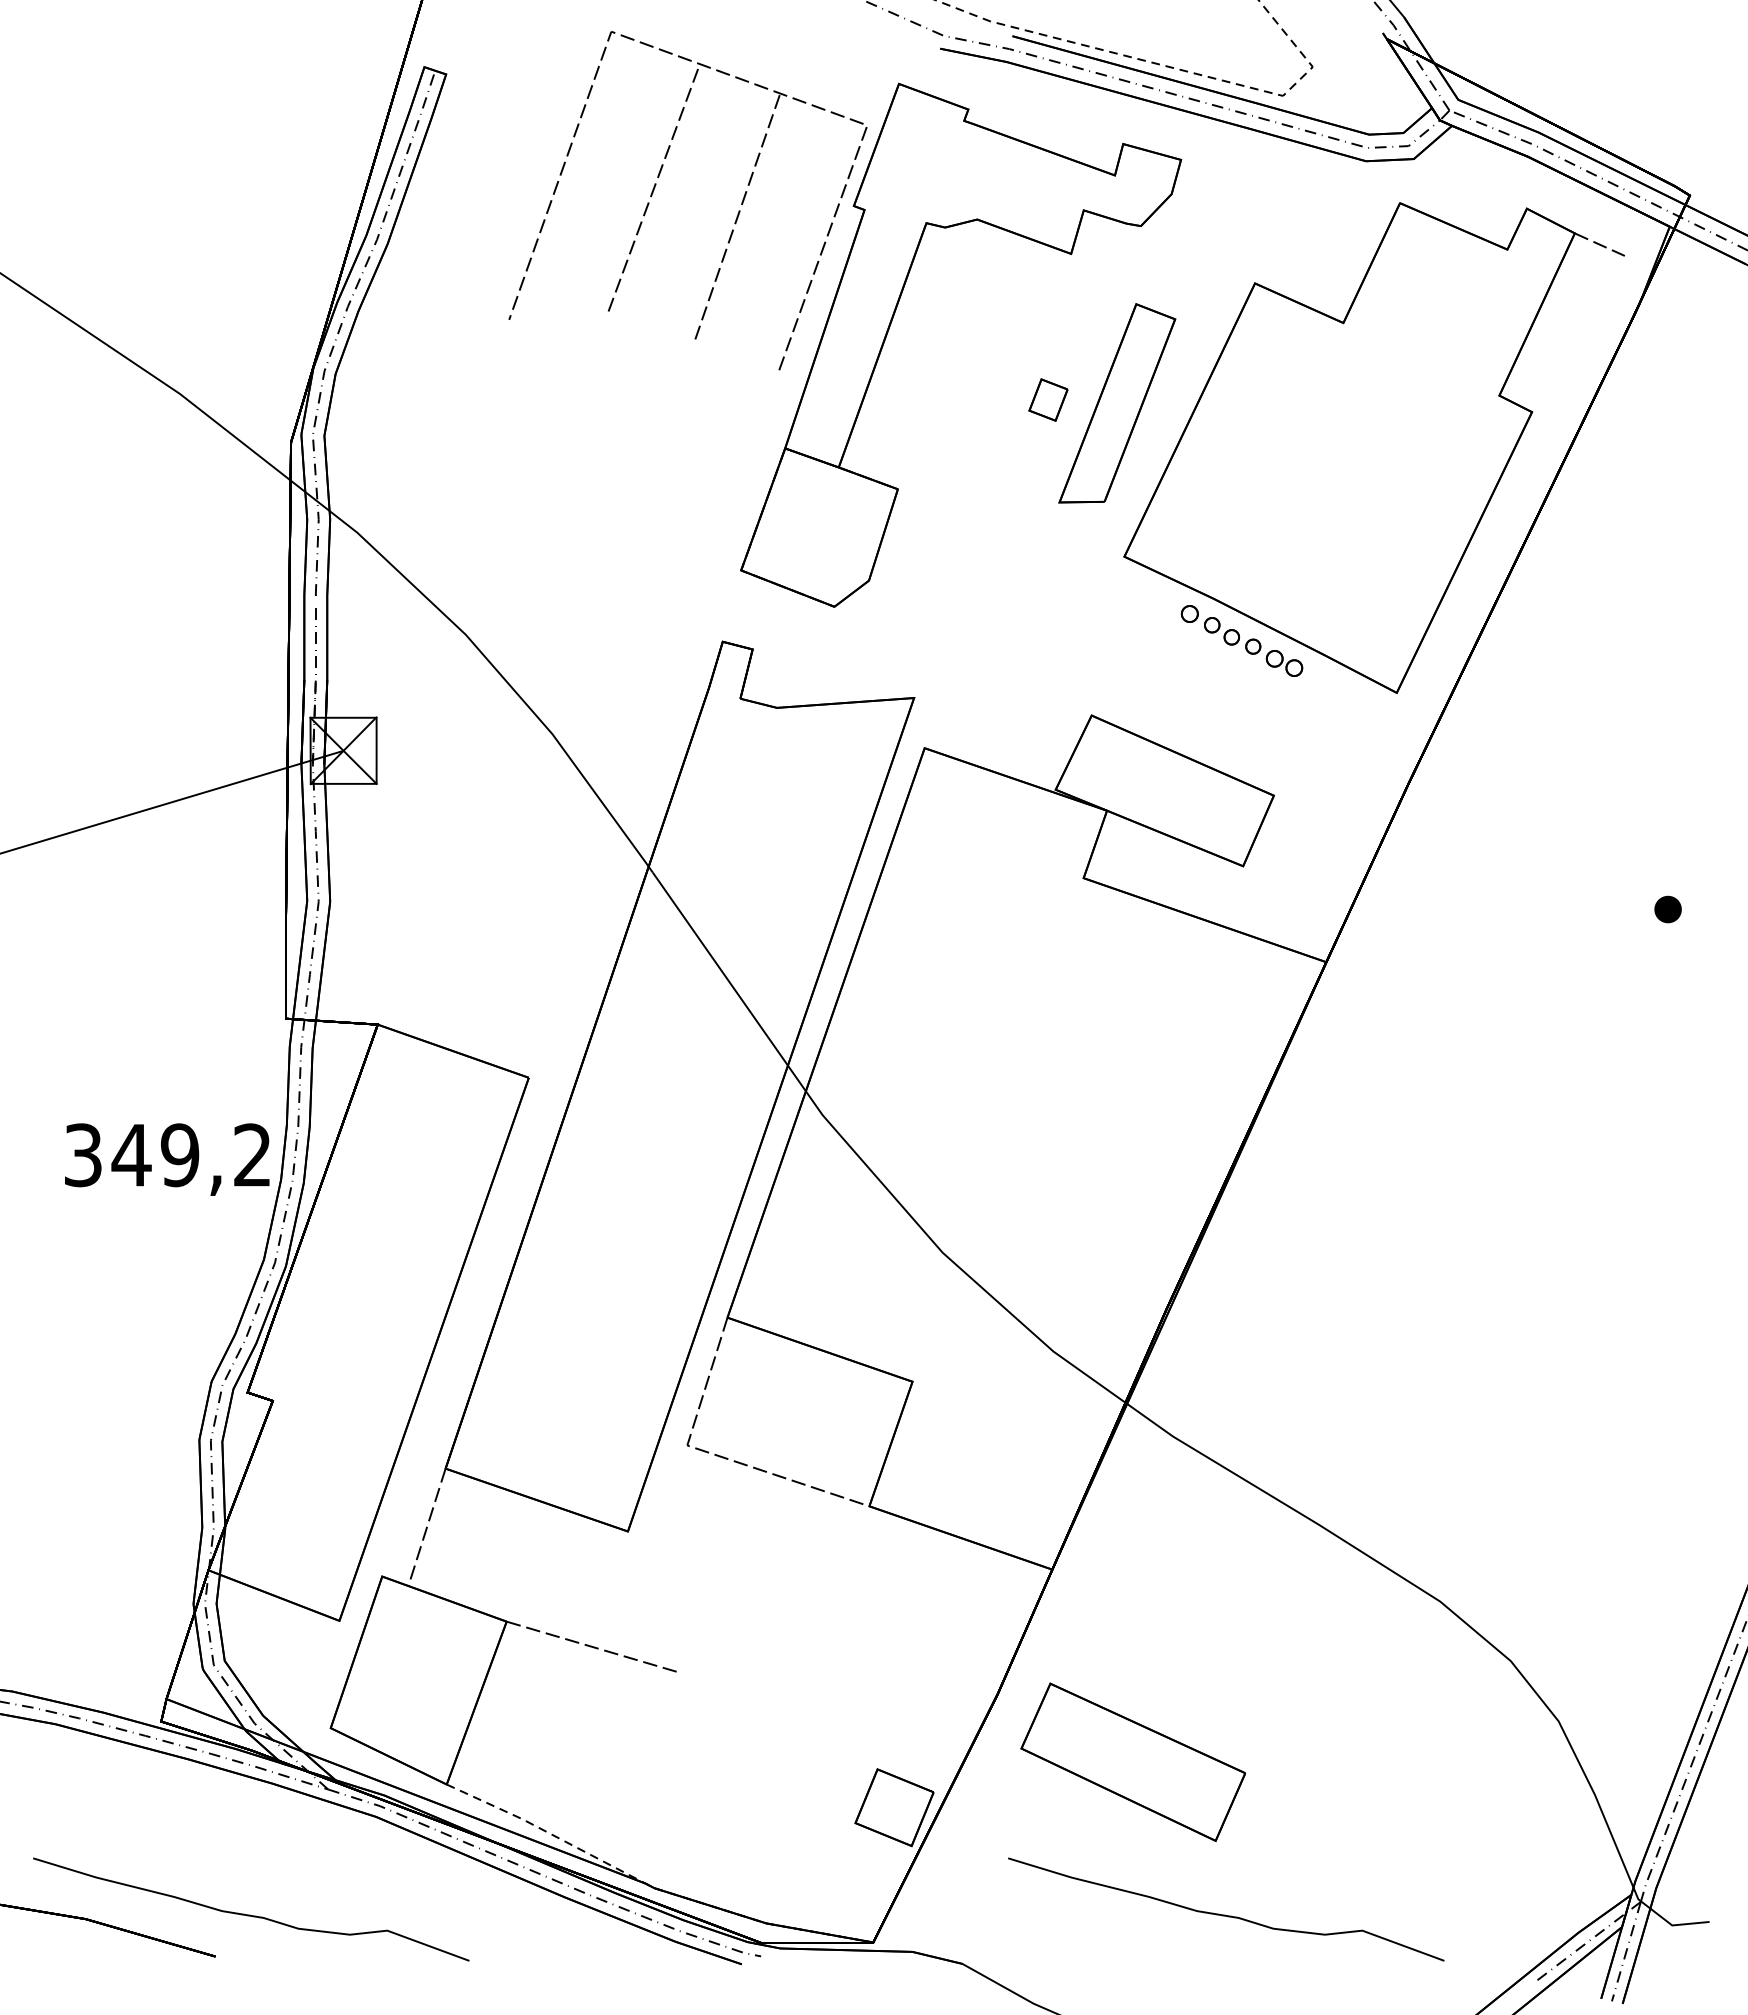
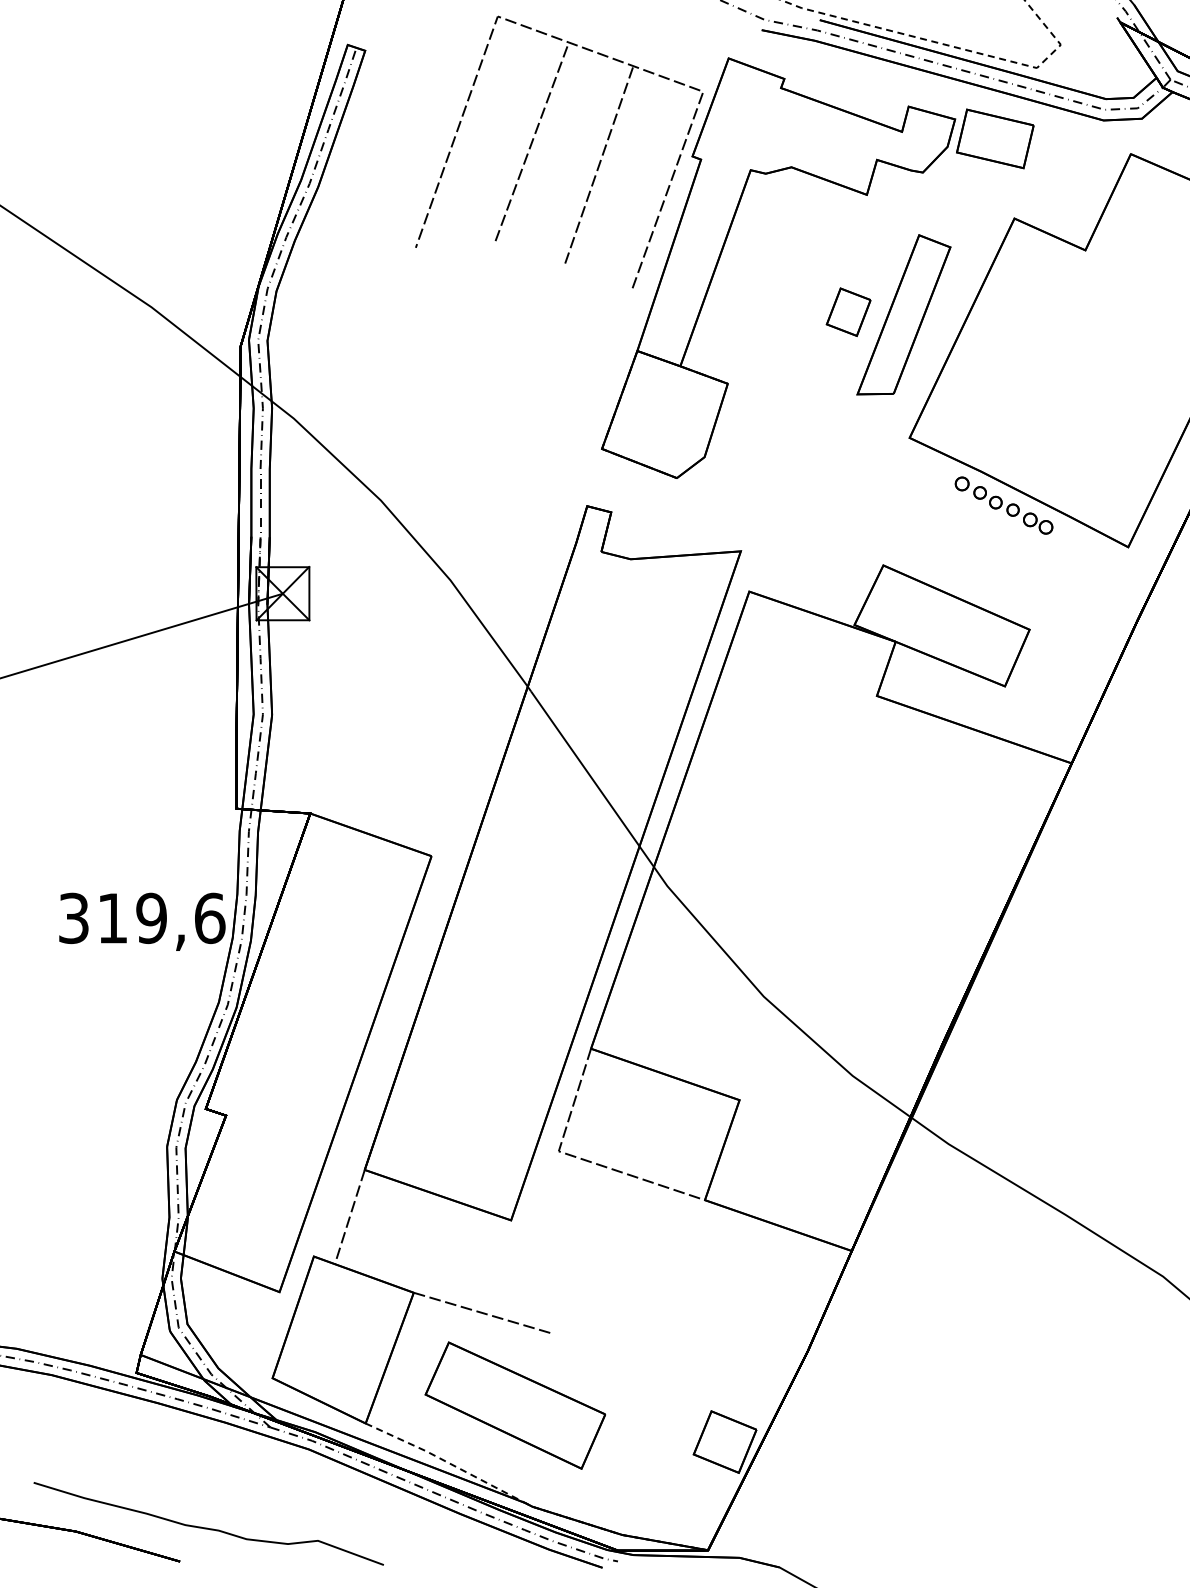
part: (1230, 183) -> (994, 138), added
part: (1048, 399) -> (848, 311), size x1.43
text: (191, 1155) -> (160, 918), 349,2 -> 319,6
part: (1133, 1761) -> (515, 1405), moved
curve: (1225, 1914) -> (990, 1527), removed

